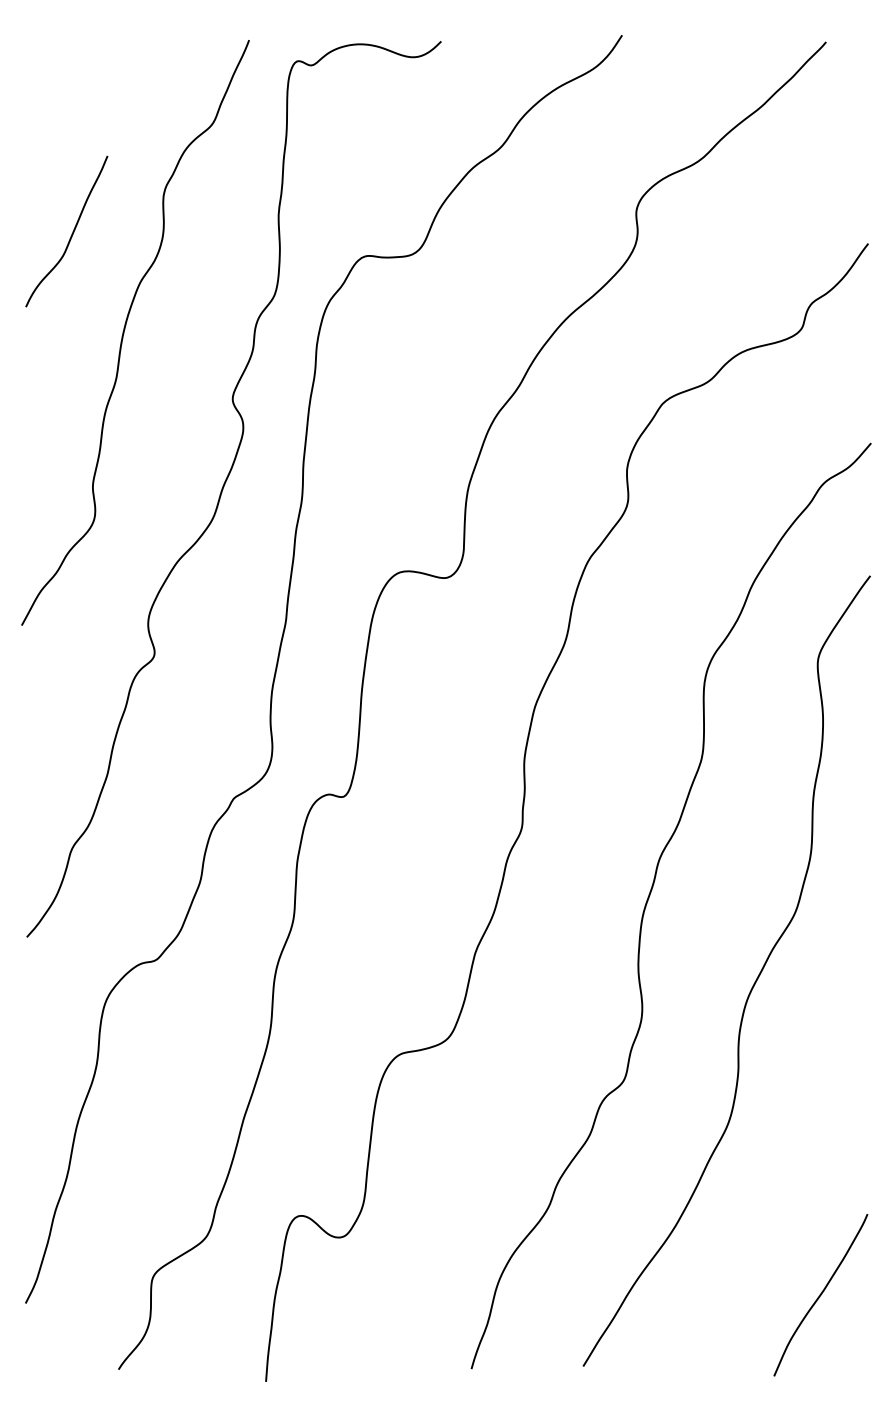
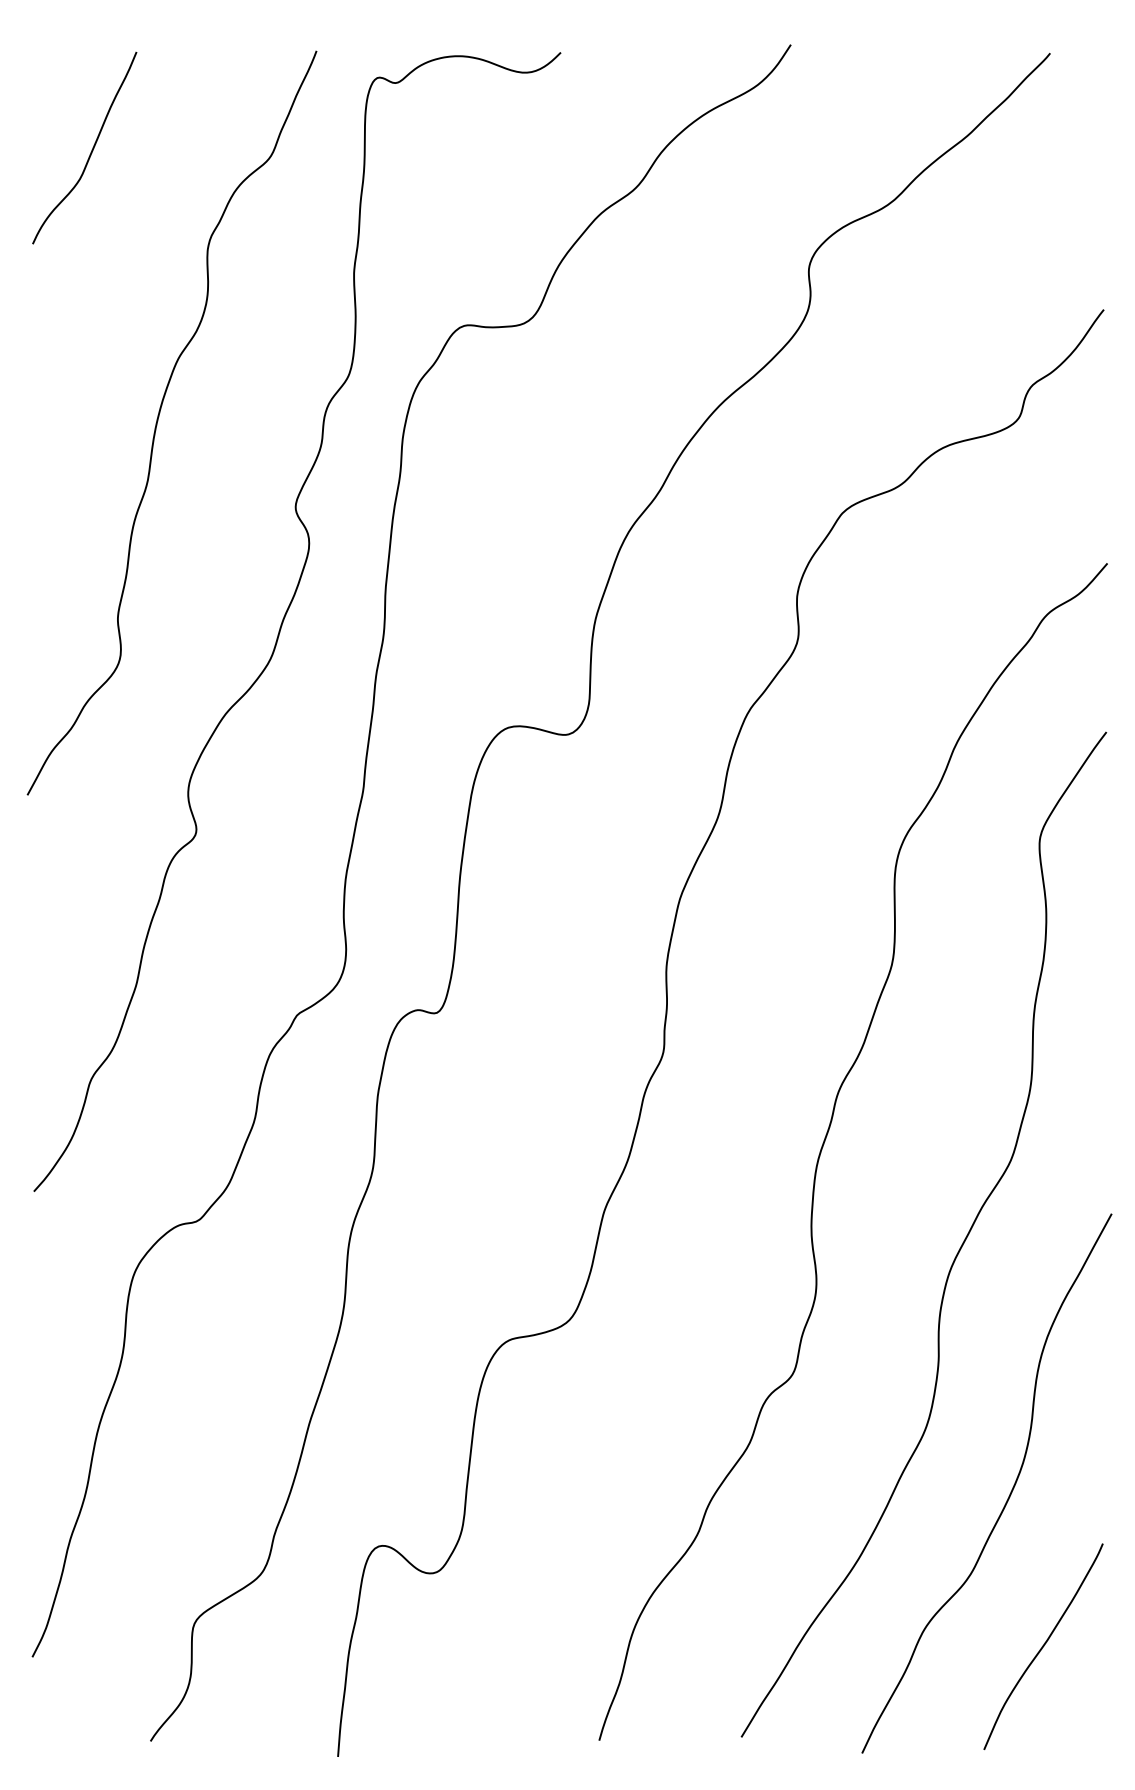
curve: (71, 233) -> (90, 150), moved
curve: (793, 1175) -> (1008, 1494), added

